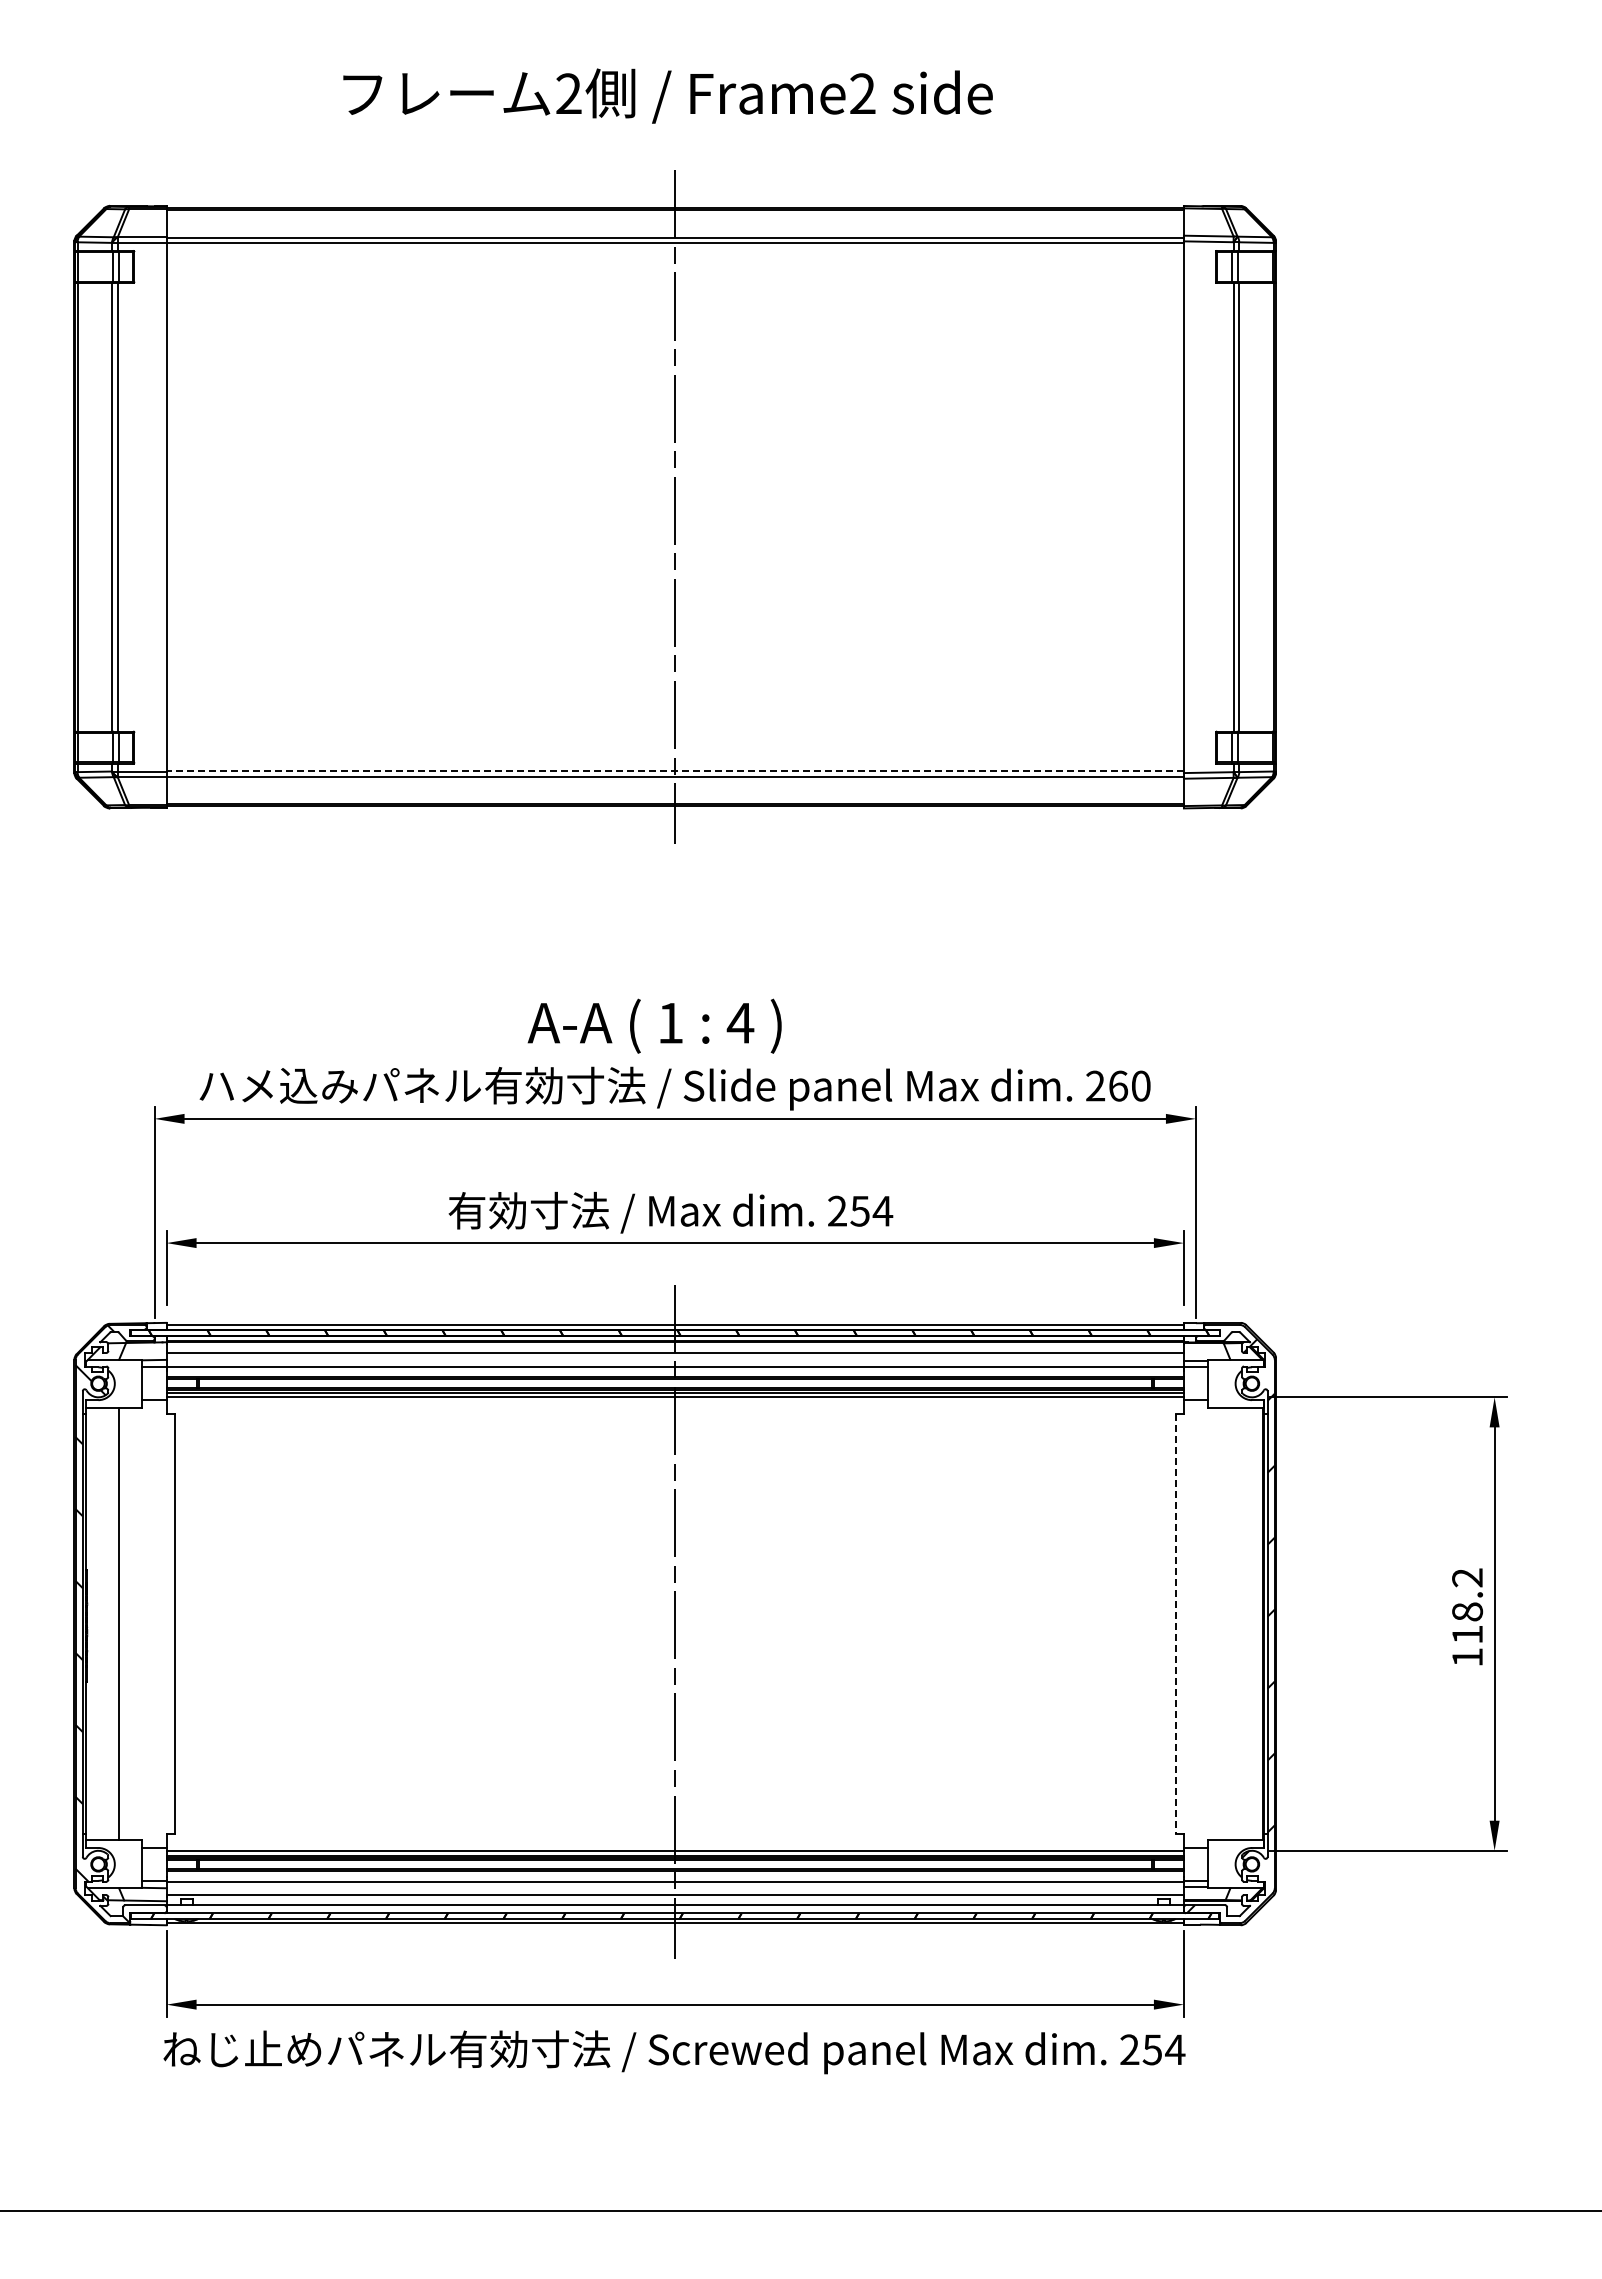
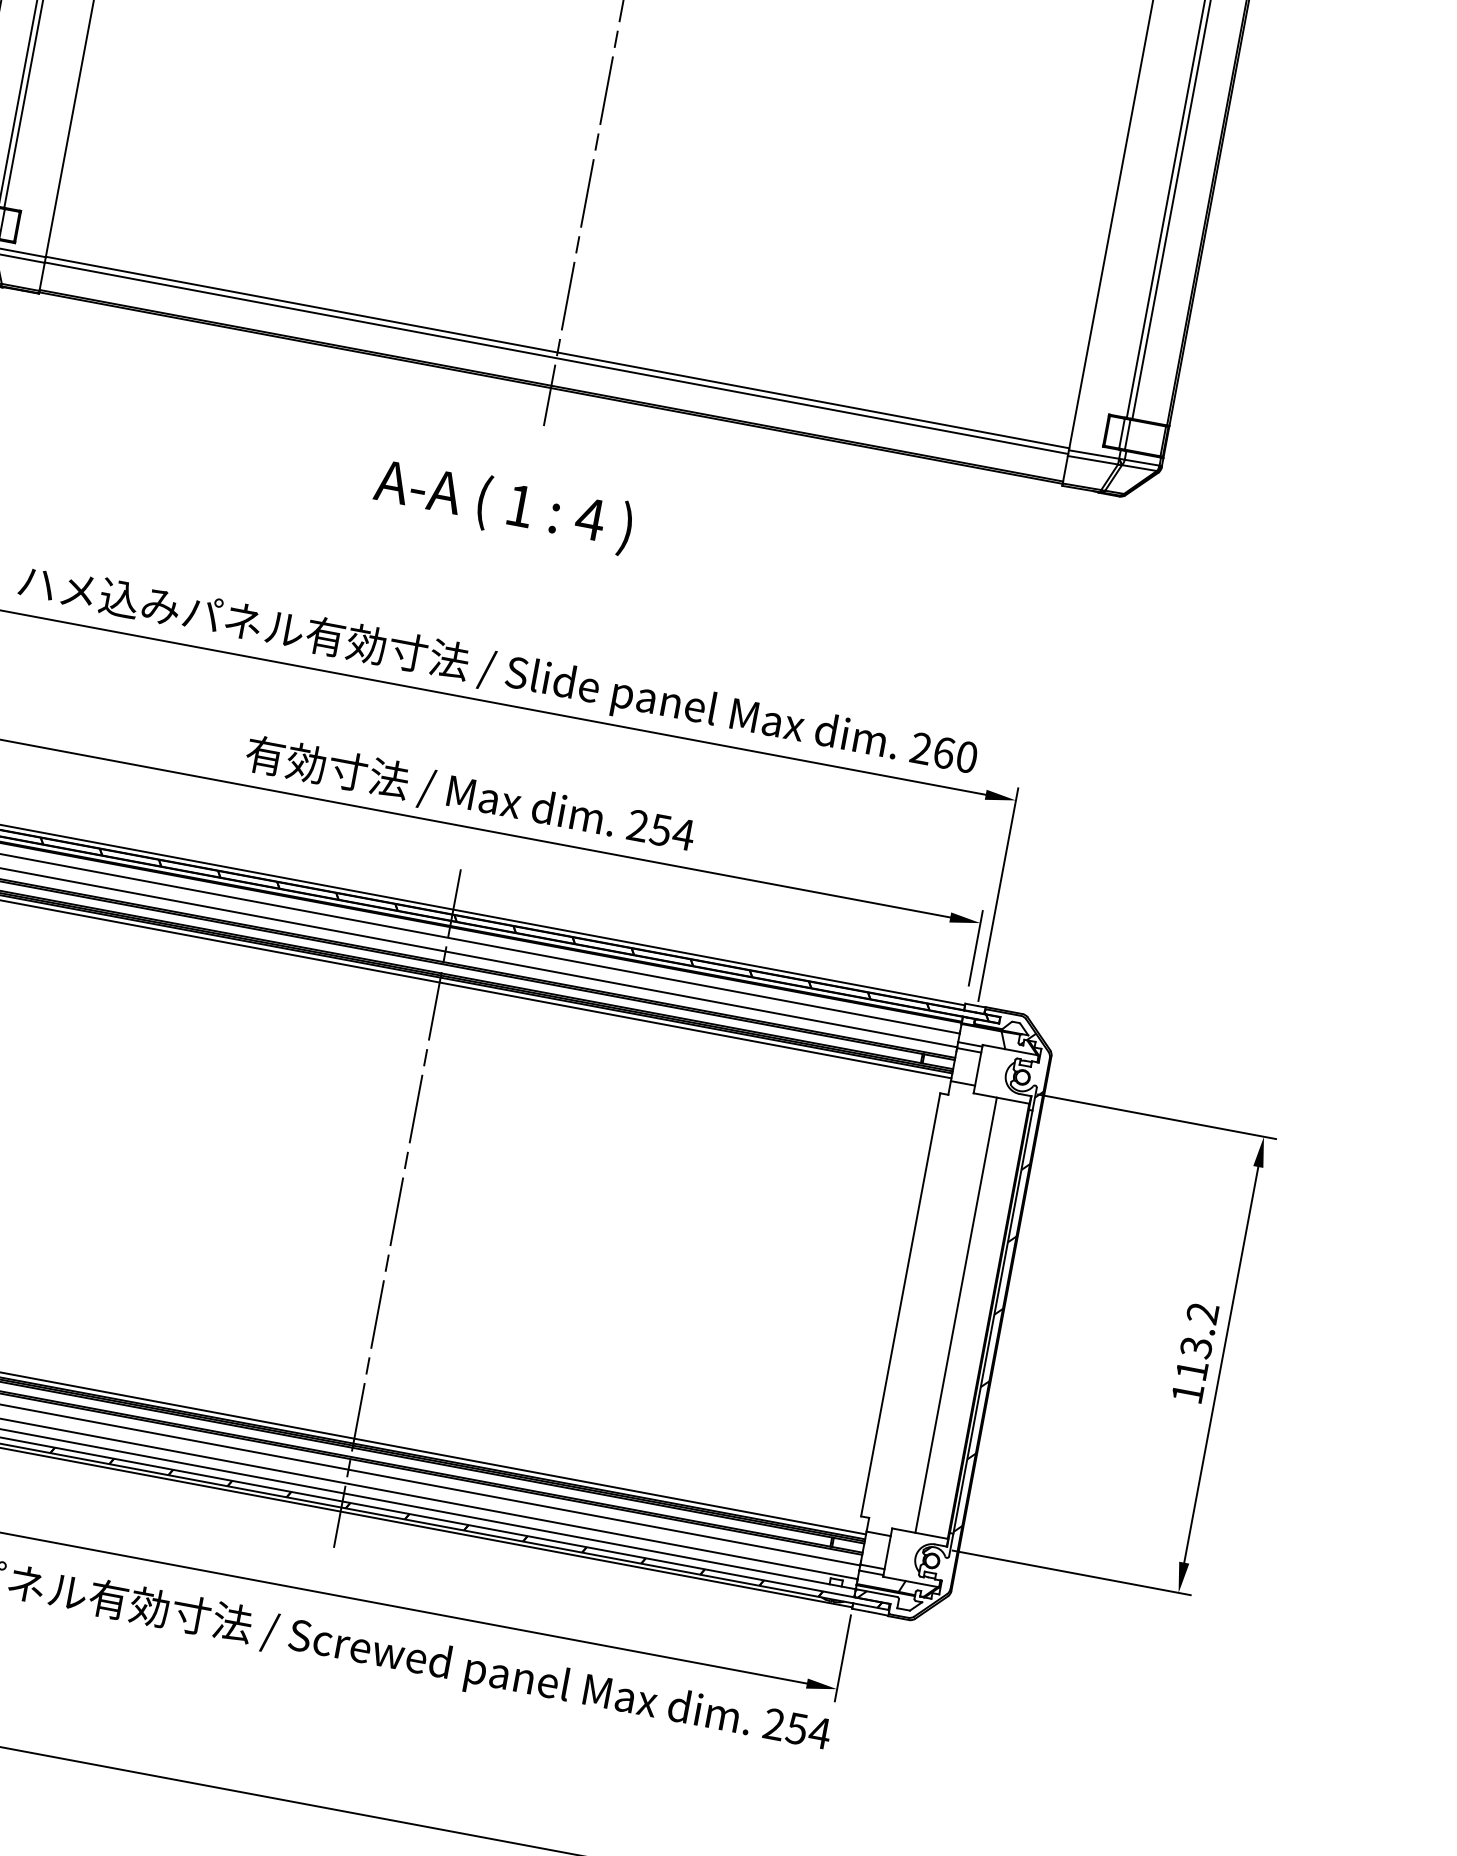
line: (675, 771) -> (557, 353), dashed -> solid
text: (654, 1025) -> (503, 505), moved
text: (1467, 1611) -> (1196, 1347), 118.2 -> 113.2
line: (1231, 1623) -> (956, 1314), added
line: (1175, 1624) -> (900, 1305), dashed -> solid

